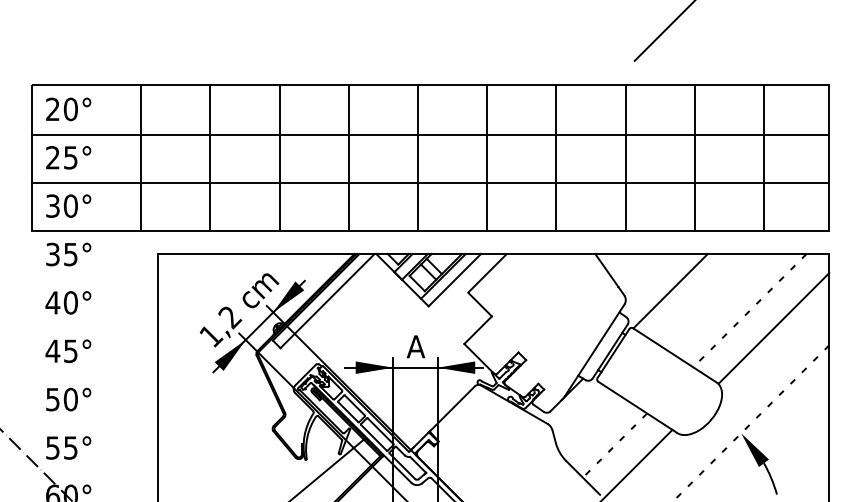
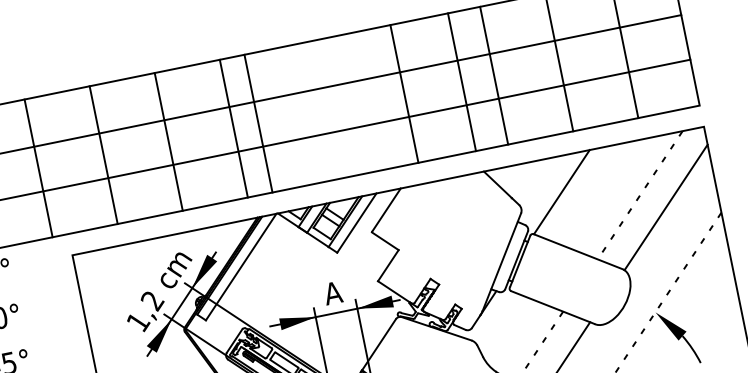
line: (418, 157) -> (258, 122), moved
line: (487, 157) -> (404, 93), moved
line: (556, 157) -> (461, 81), moved

